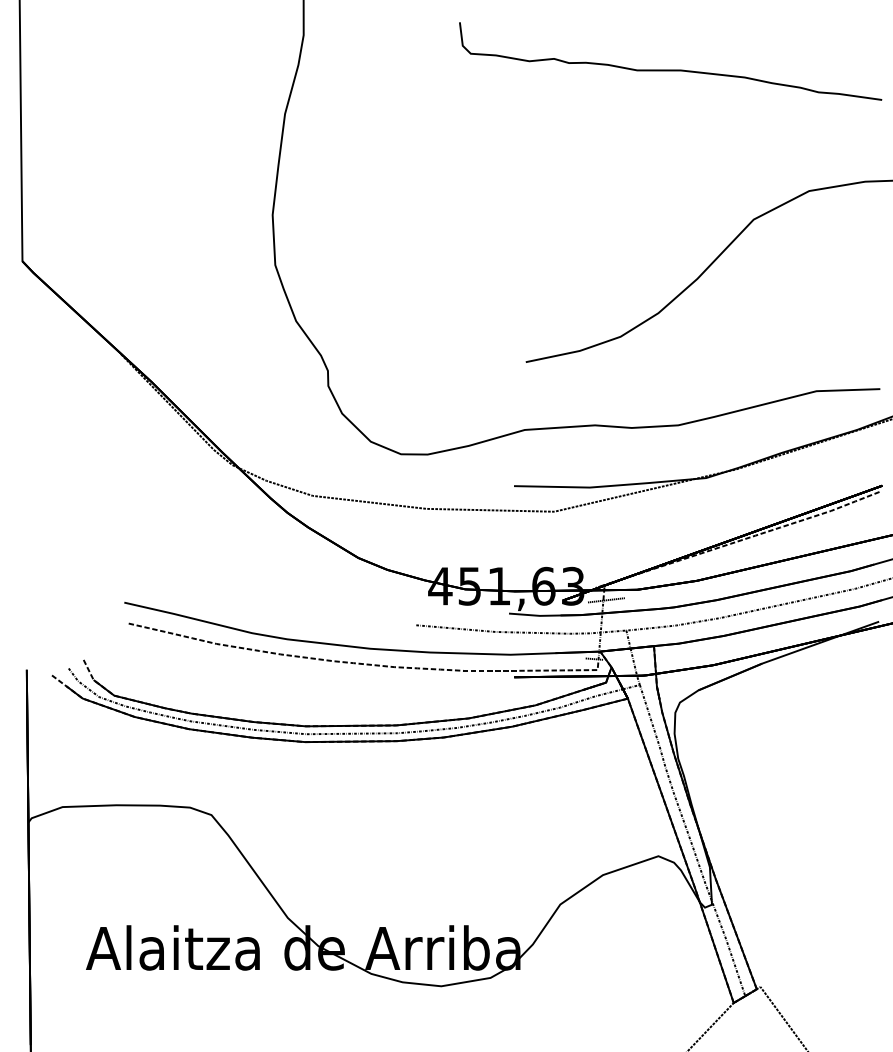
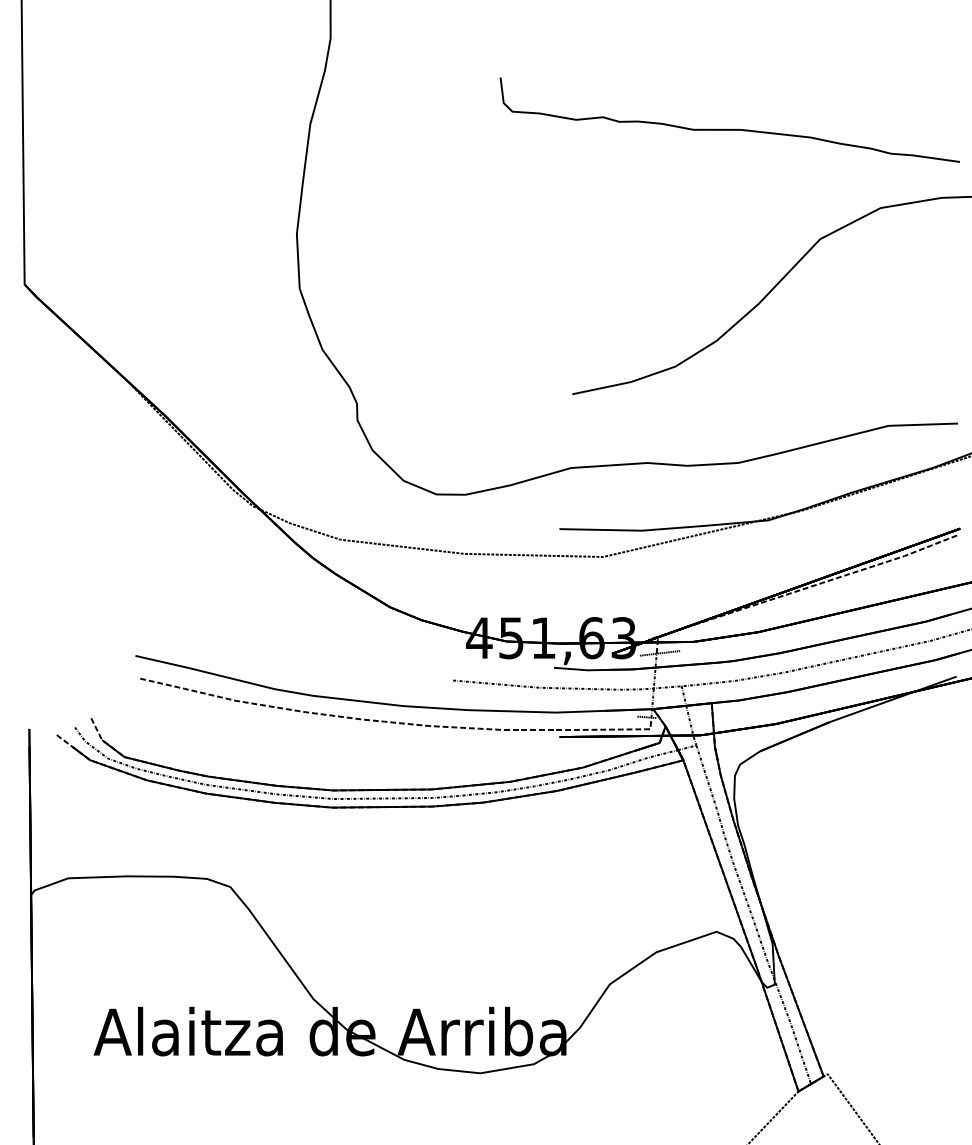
curve: (670, 70) -> (729, 129), moved

